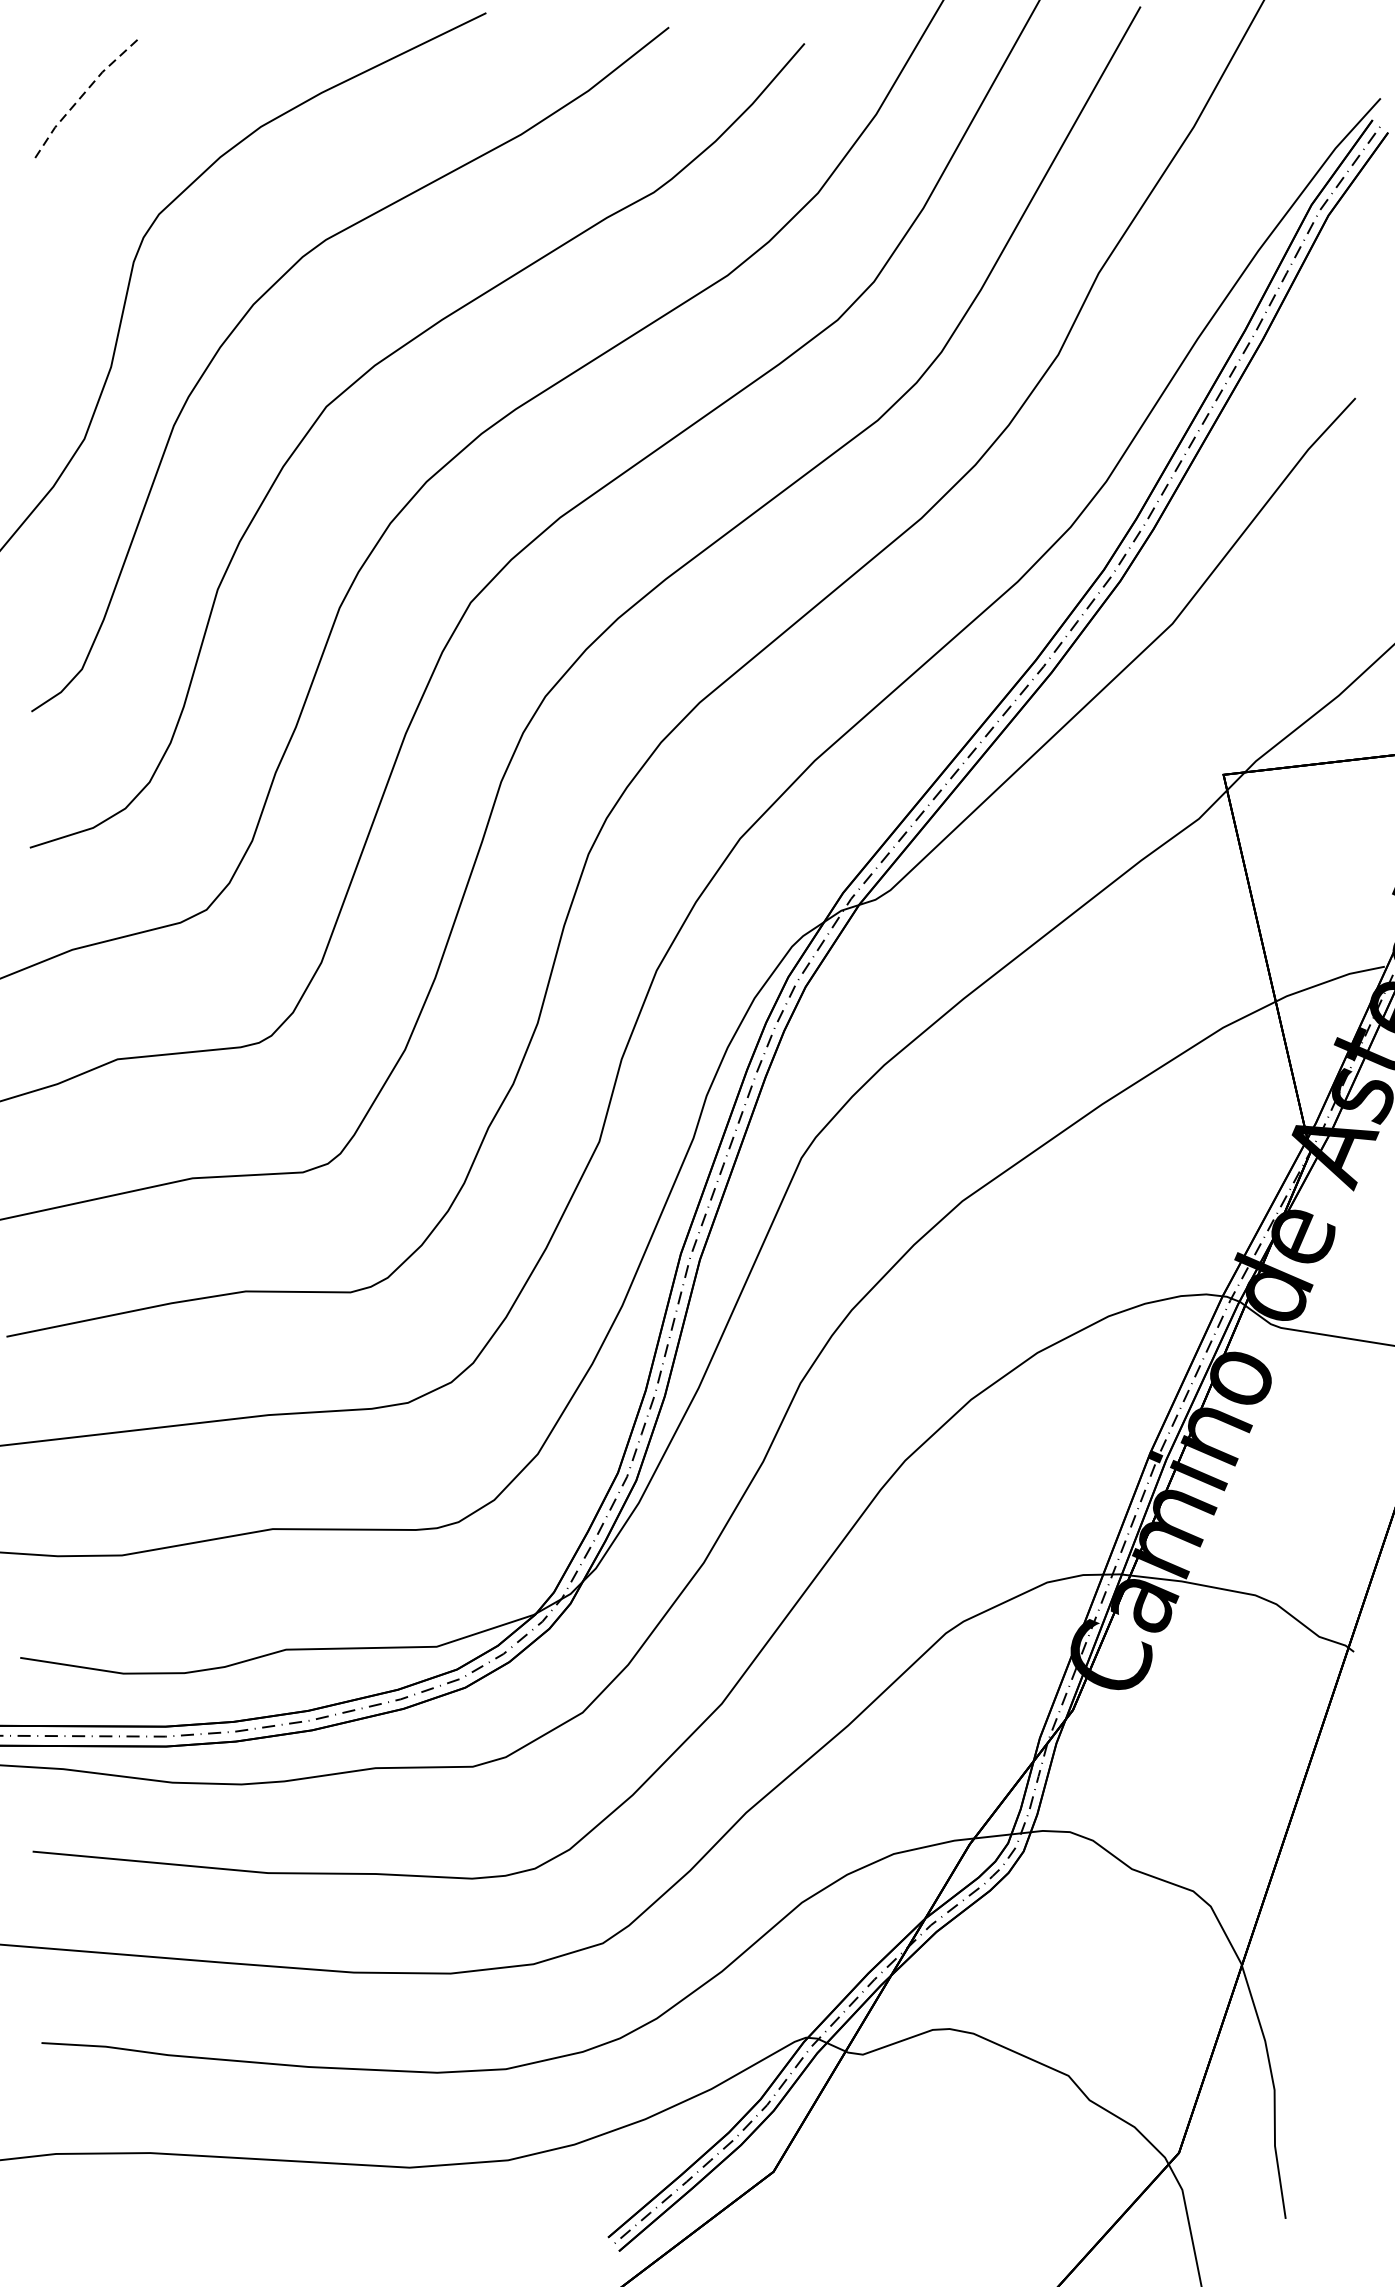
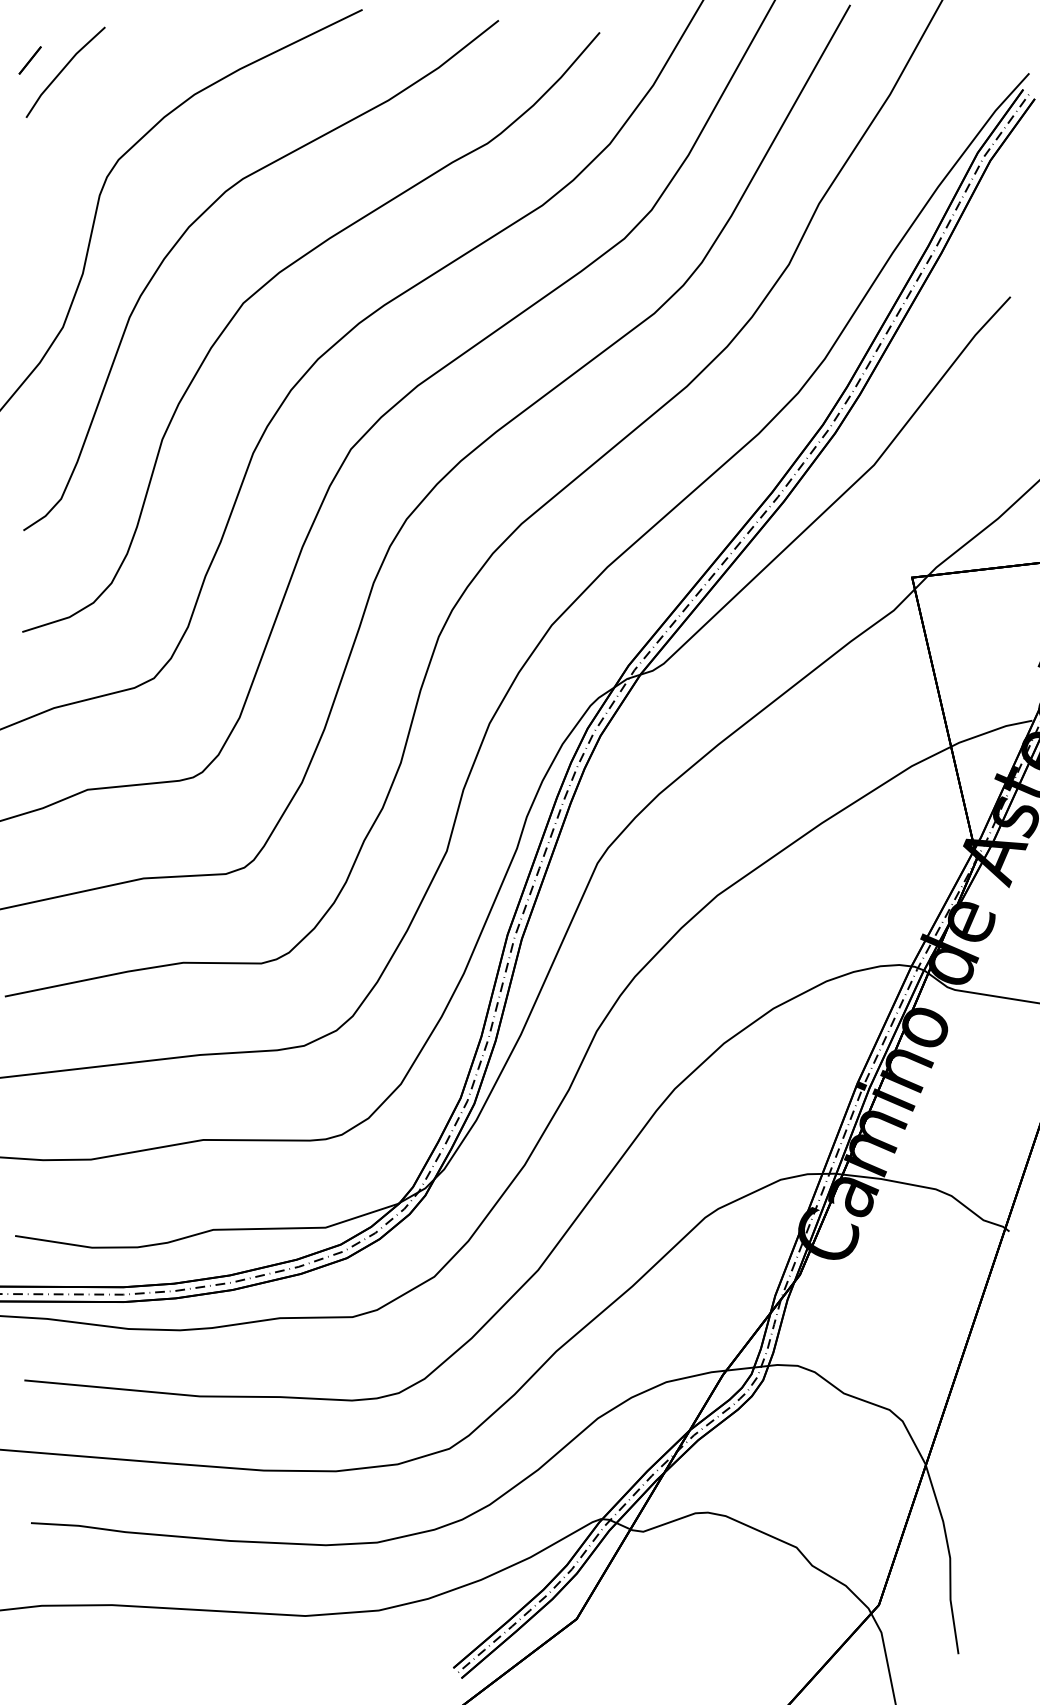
line: (39, 81) -> (29, 60), added
line: (83, 93) -> (62, 69), dashed -> solid

